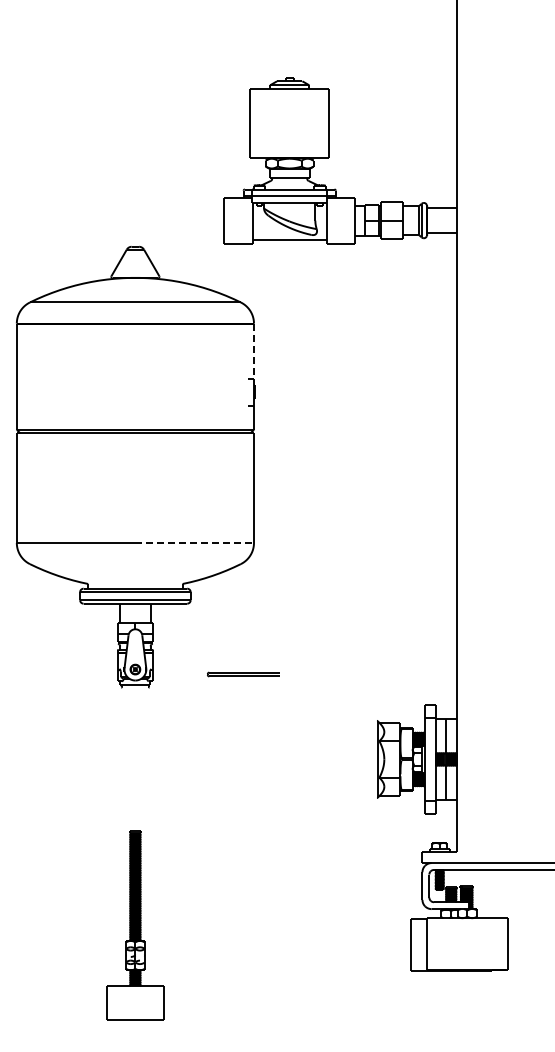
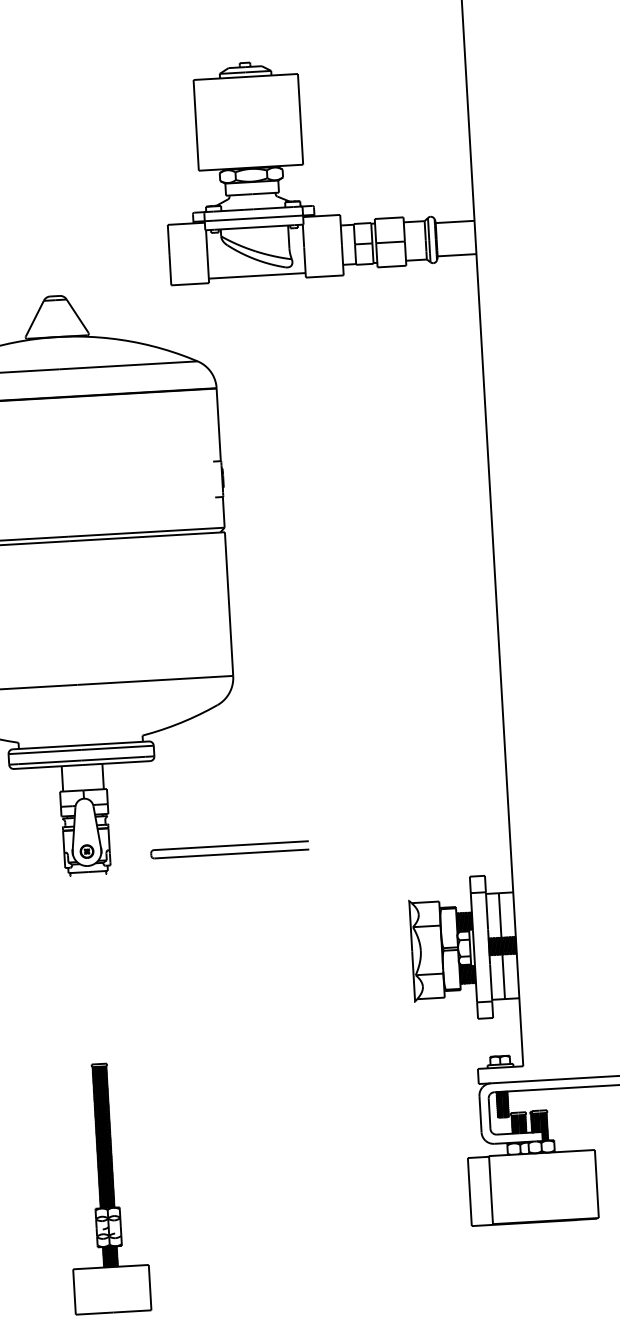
line: (254, 351) -> (219, 424), dashed -> solid
line: (195, 542) -> (156, 680), dashed -> solid
part: (243, 674) -> (229, 849), size x1.67

